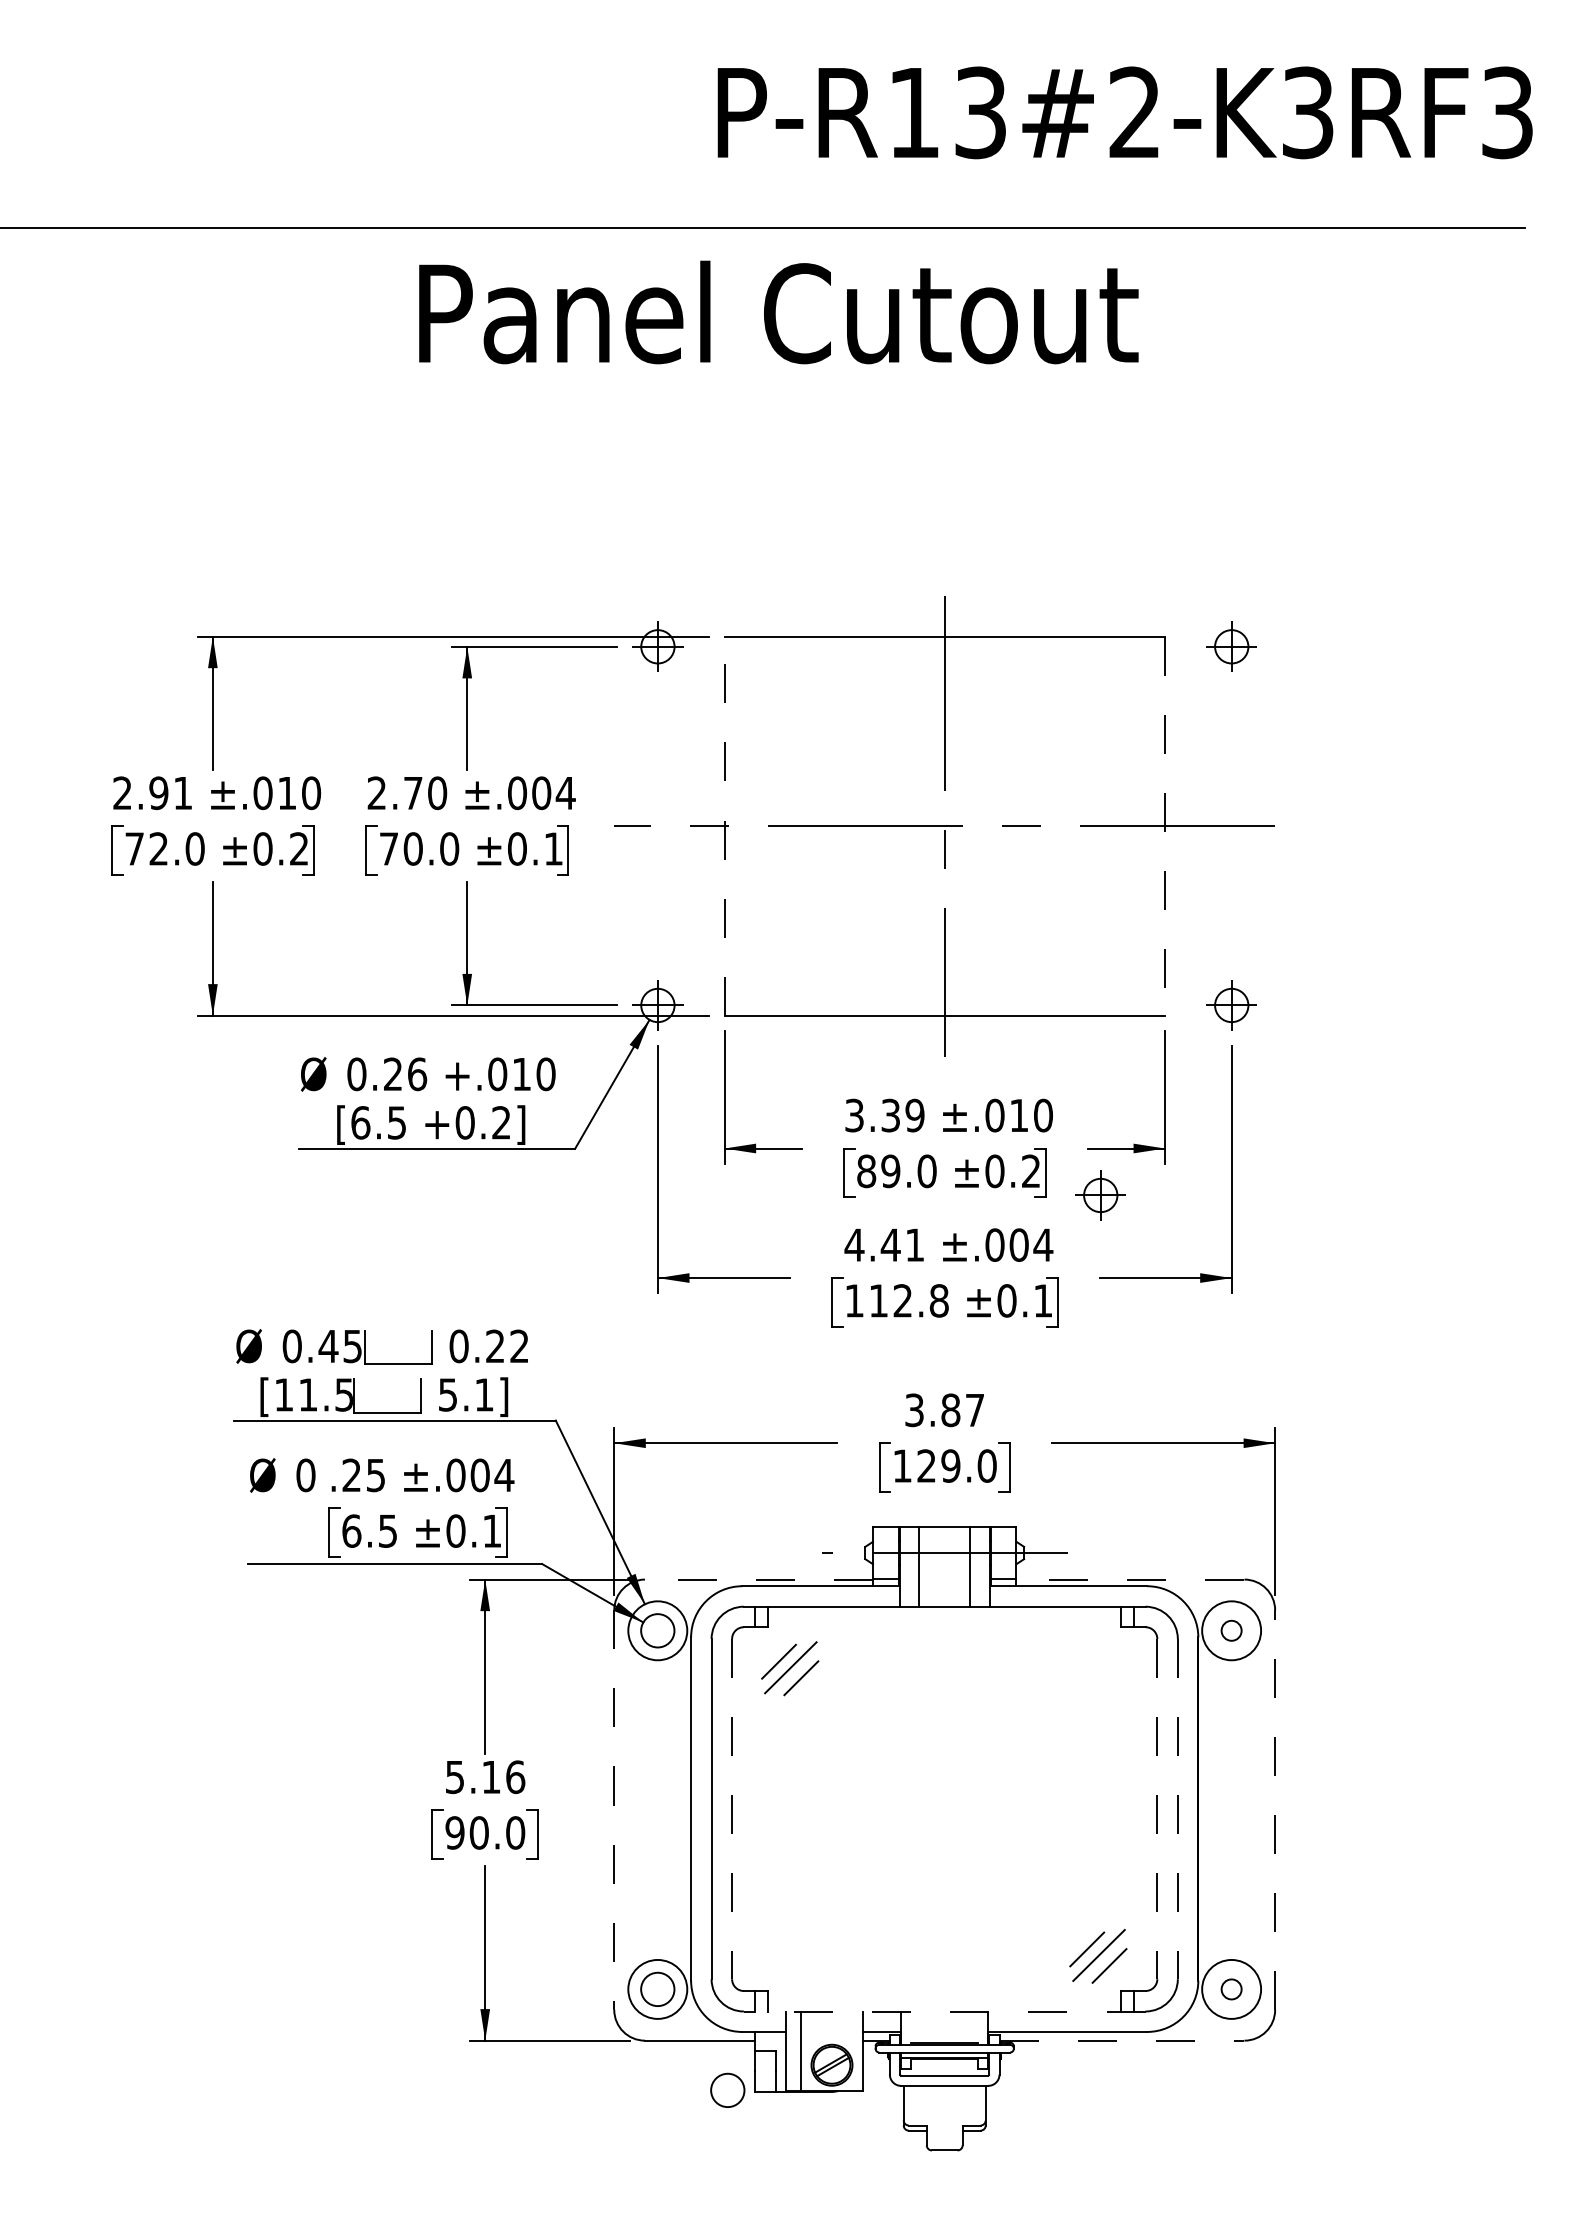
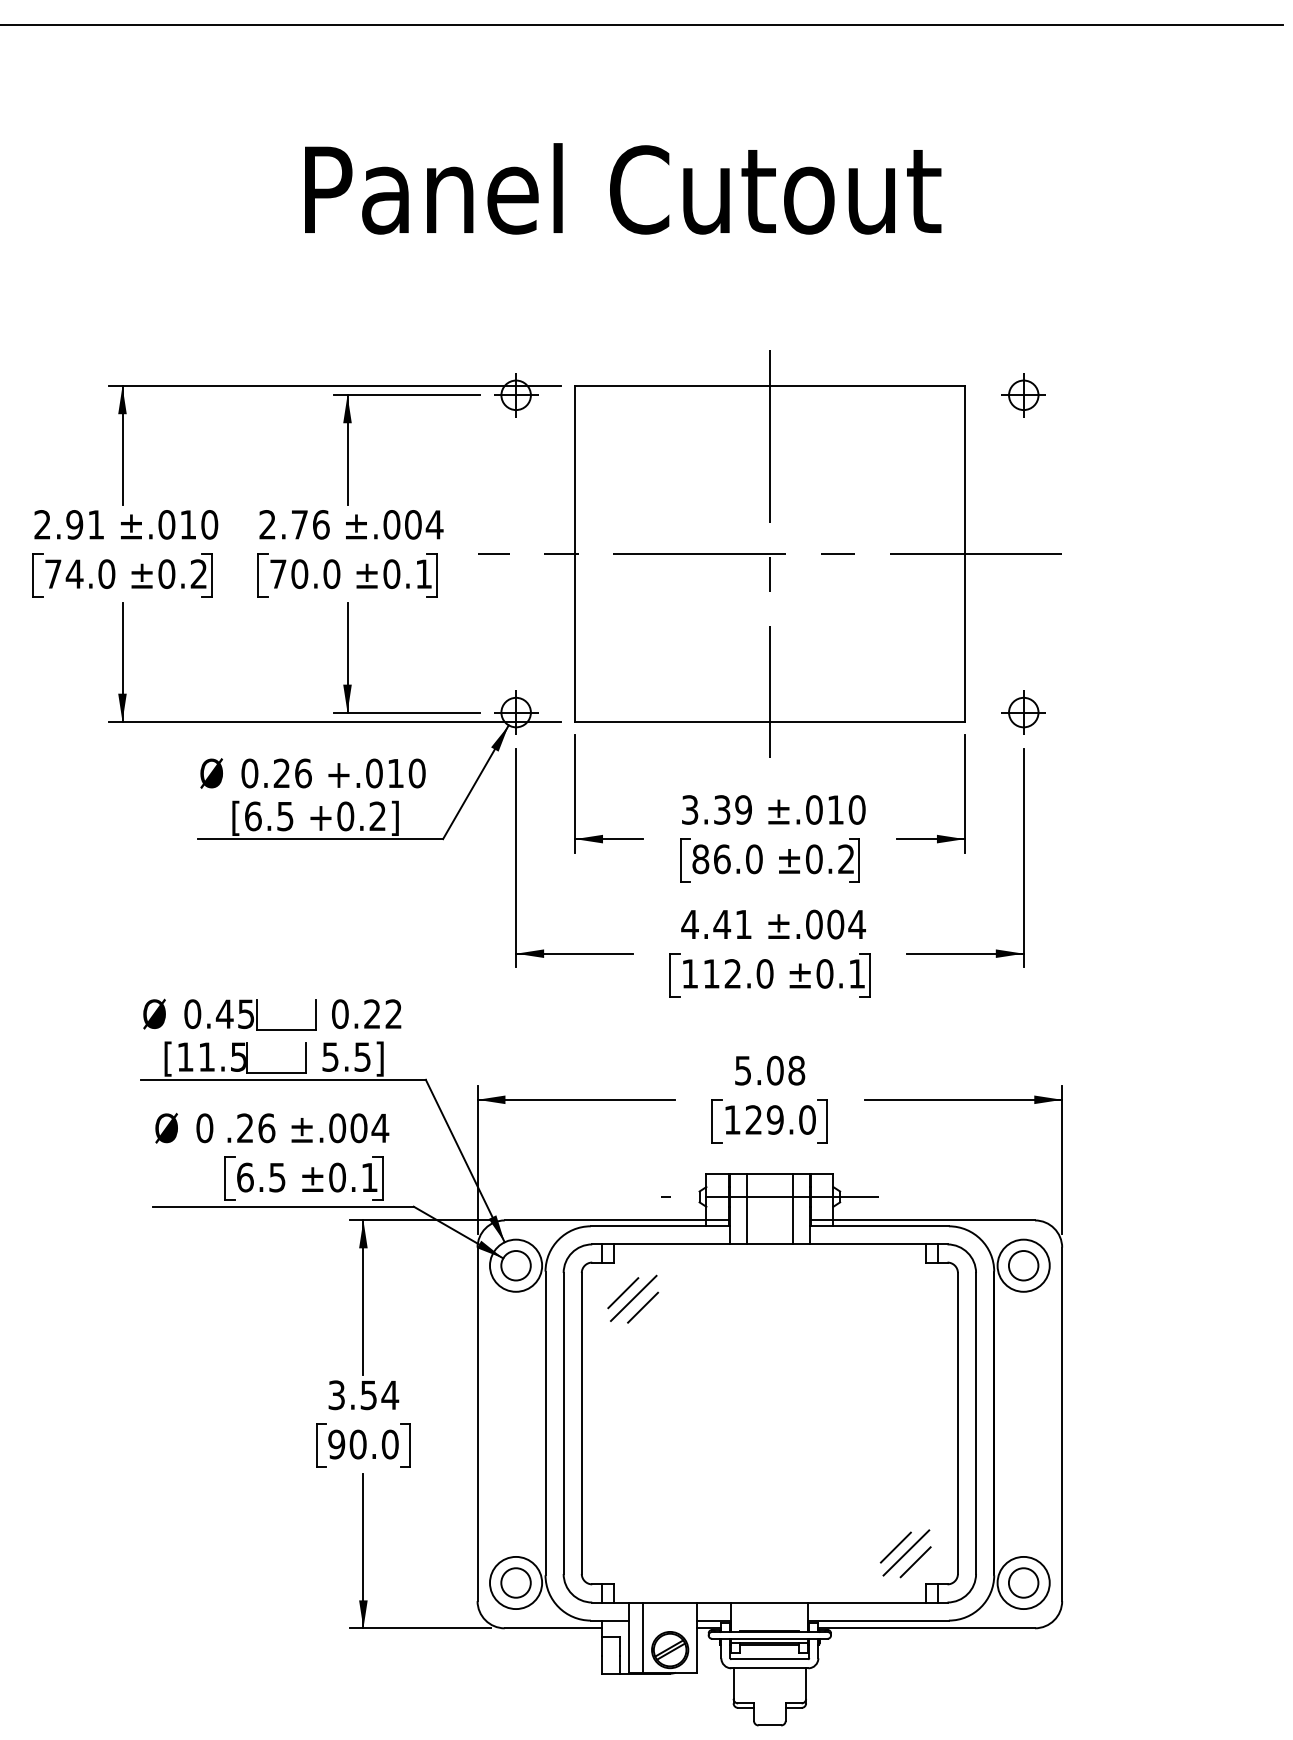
text: (778, 312) -> (622, 188), moved
text: (437, 792) -> (321, 524), 2.70 -> 2.76
line: (724, 826) -> (575, 554), dashed -> solid
line: (1165, 826) -> (965, 554), dashed -> solid
text: (158, 848) -> (74, 573), 72.0 -> 74.0
text: (890, 1171) -> (721, 859), 89.0 -> 86.0
part: (1100, 1195) -> (907, 880), removed
text: (938, 1300) -> (764, 973), 112.8 -> 112.0
text: (484, 1394) -> (362, 1056), 5.1] -> 5.5]
text: (945, 1410) -> (770, 1070), 3.87 -> 5.08
text: (375, 1475) -> (266, 1128), .25 -> .26
line: (758, 1579) -> (605, 1220), dashed -> solid
line: (1129, 1579) -> (933, 1220), dashed -> solid
circle: (1231, 1630) -> (1023, 1265), size x1.67
text: (485, 1777) -> (363, 1395), 5.16 -> 3.54
line: (732, 1809) -> (582, 1423), dashed -> solid
line: (1157, 1809) -> (958, 1423), dashed -> solid
line: (1177, 1809) -> (975, 1423), dashed -> solid
line: (614, 1810) -> (477, 1424), dashed -> solid
line: (1275, 1810) -> (1062, 1424), dashed -> solid
circle: (1231, 1989) -> (1023, 1583), size x1.67
line: (944, 2011) -> (769, 1602), dashed -> solid
line: (1122, 2040) -> (927, 1628), dashed -> solid
circle: (727, 2089) -> (577, 1671), removed

